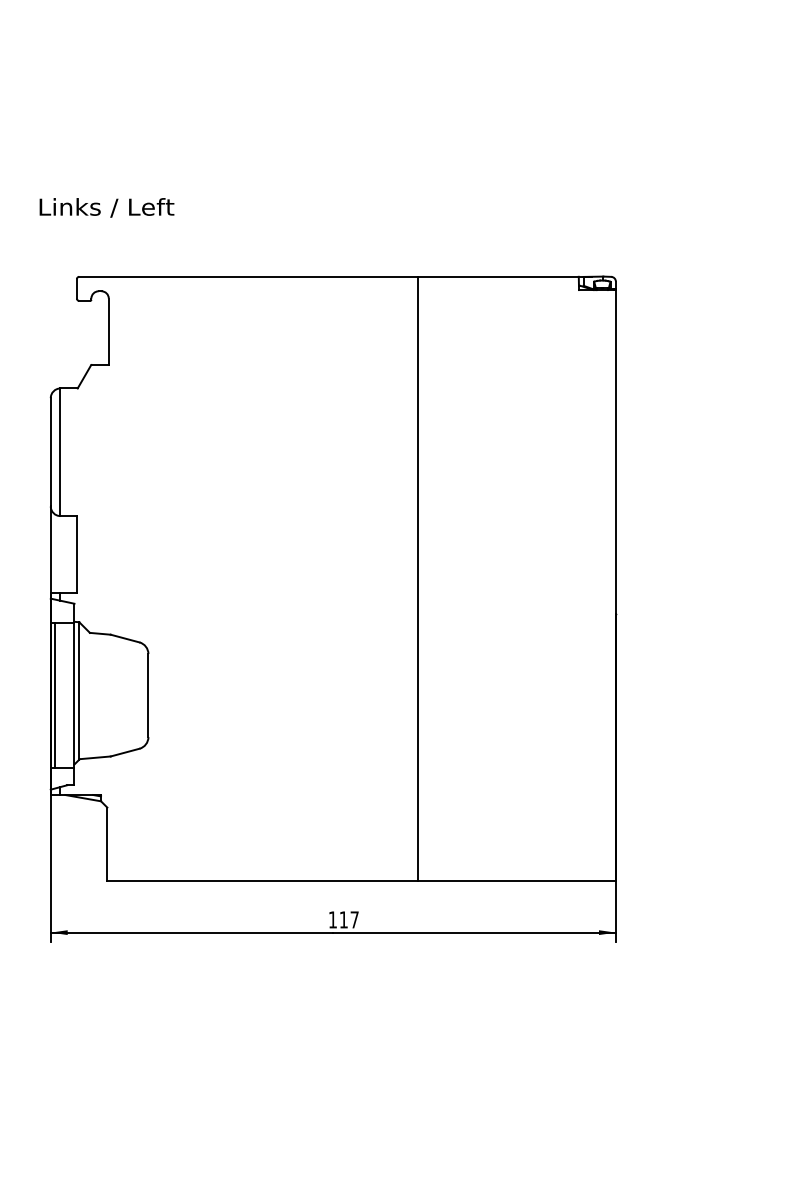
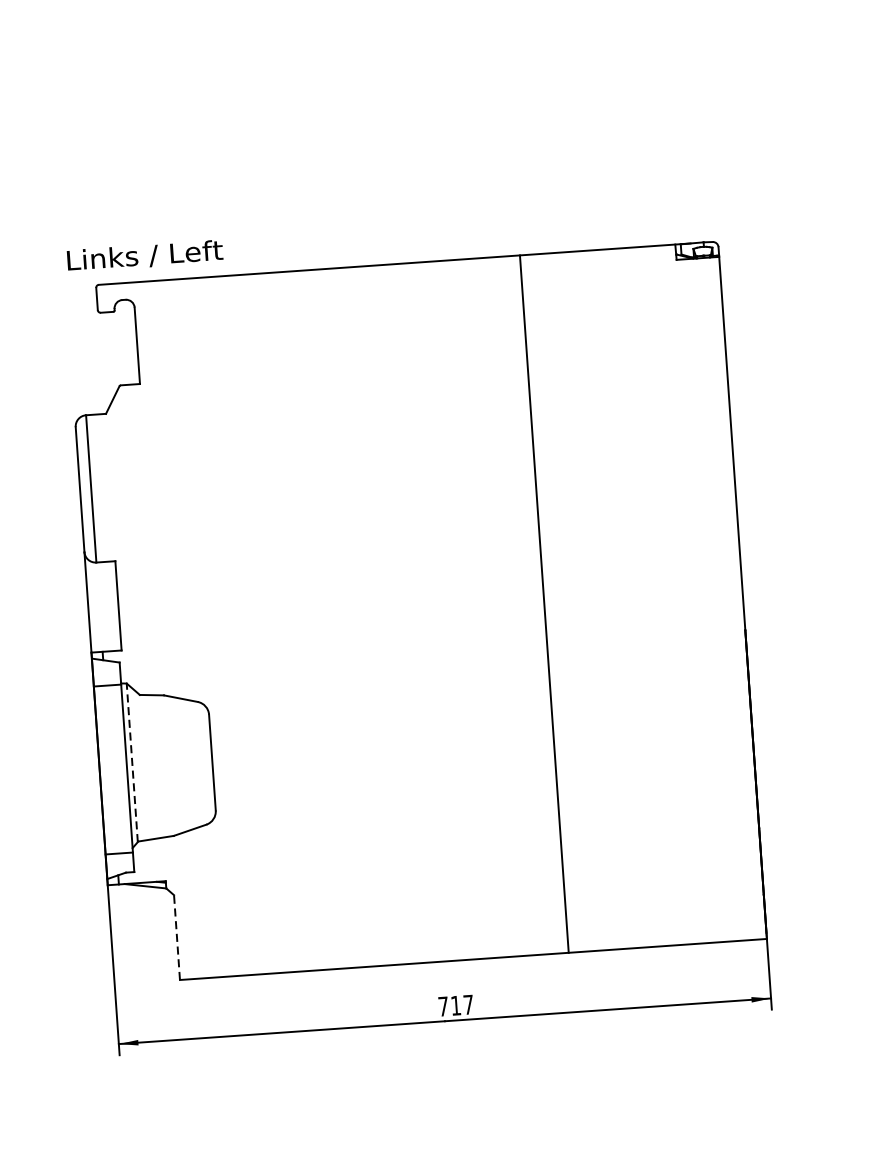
text: (106, 207) -> (144, 255), moved
line: (418, 578) -> (544, 603), moved
line: (79, 690) -> (132, 762), solid -> dashed
line: (54, 695) -> (104, 770), removed
line: (107, 844) -> (177, 937), solid -> dashed
text: (332, 919) -> (442, 1006), 117 -> 717

